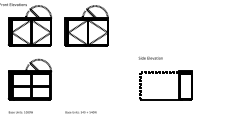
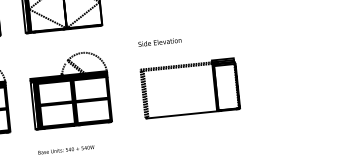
text: (150, 57) -> (159, 41), moved
part: (164, 73) -> (185, 67), moved
part: (86, 79) -> (70, 90), added

